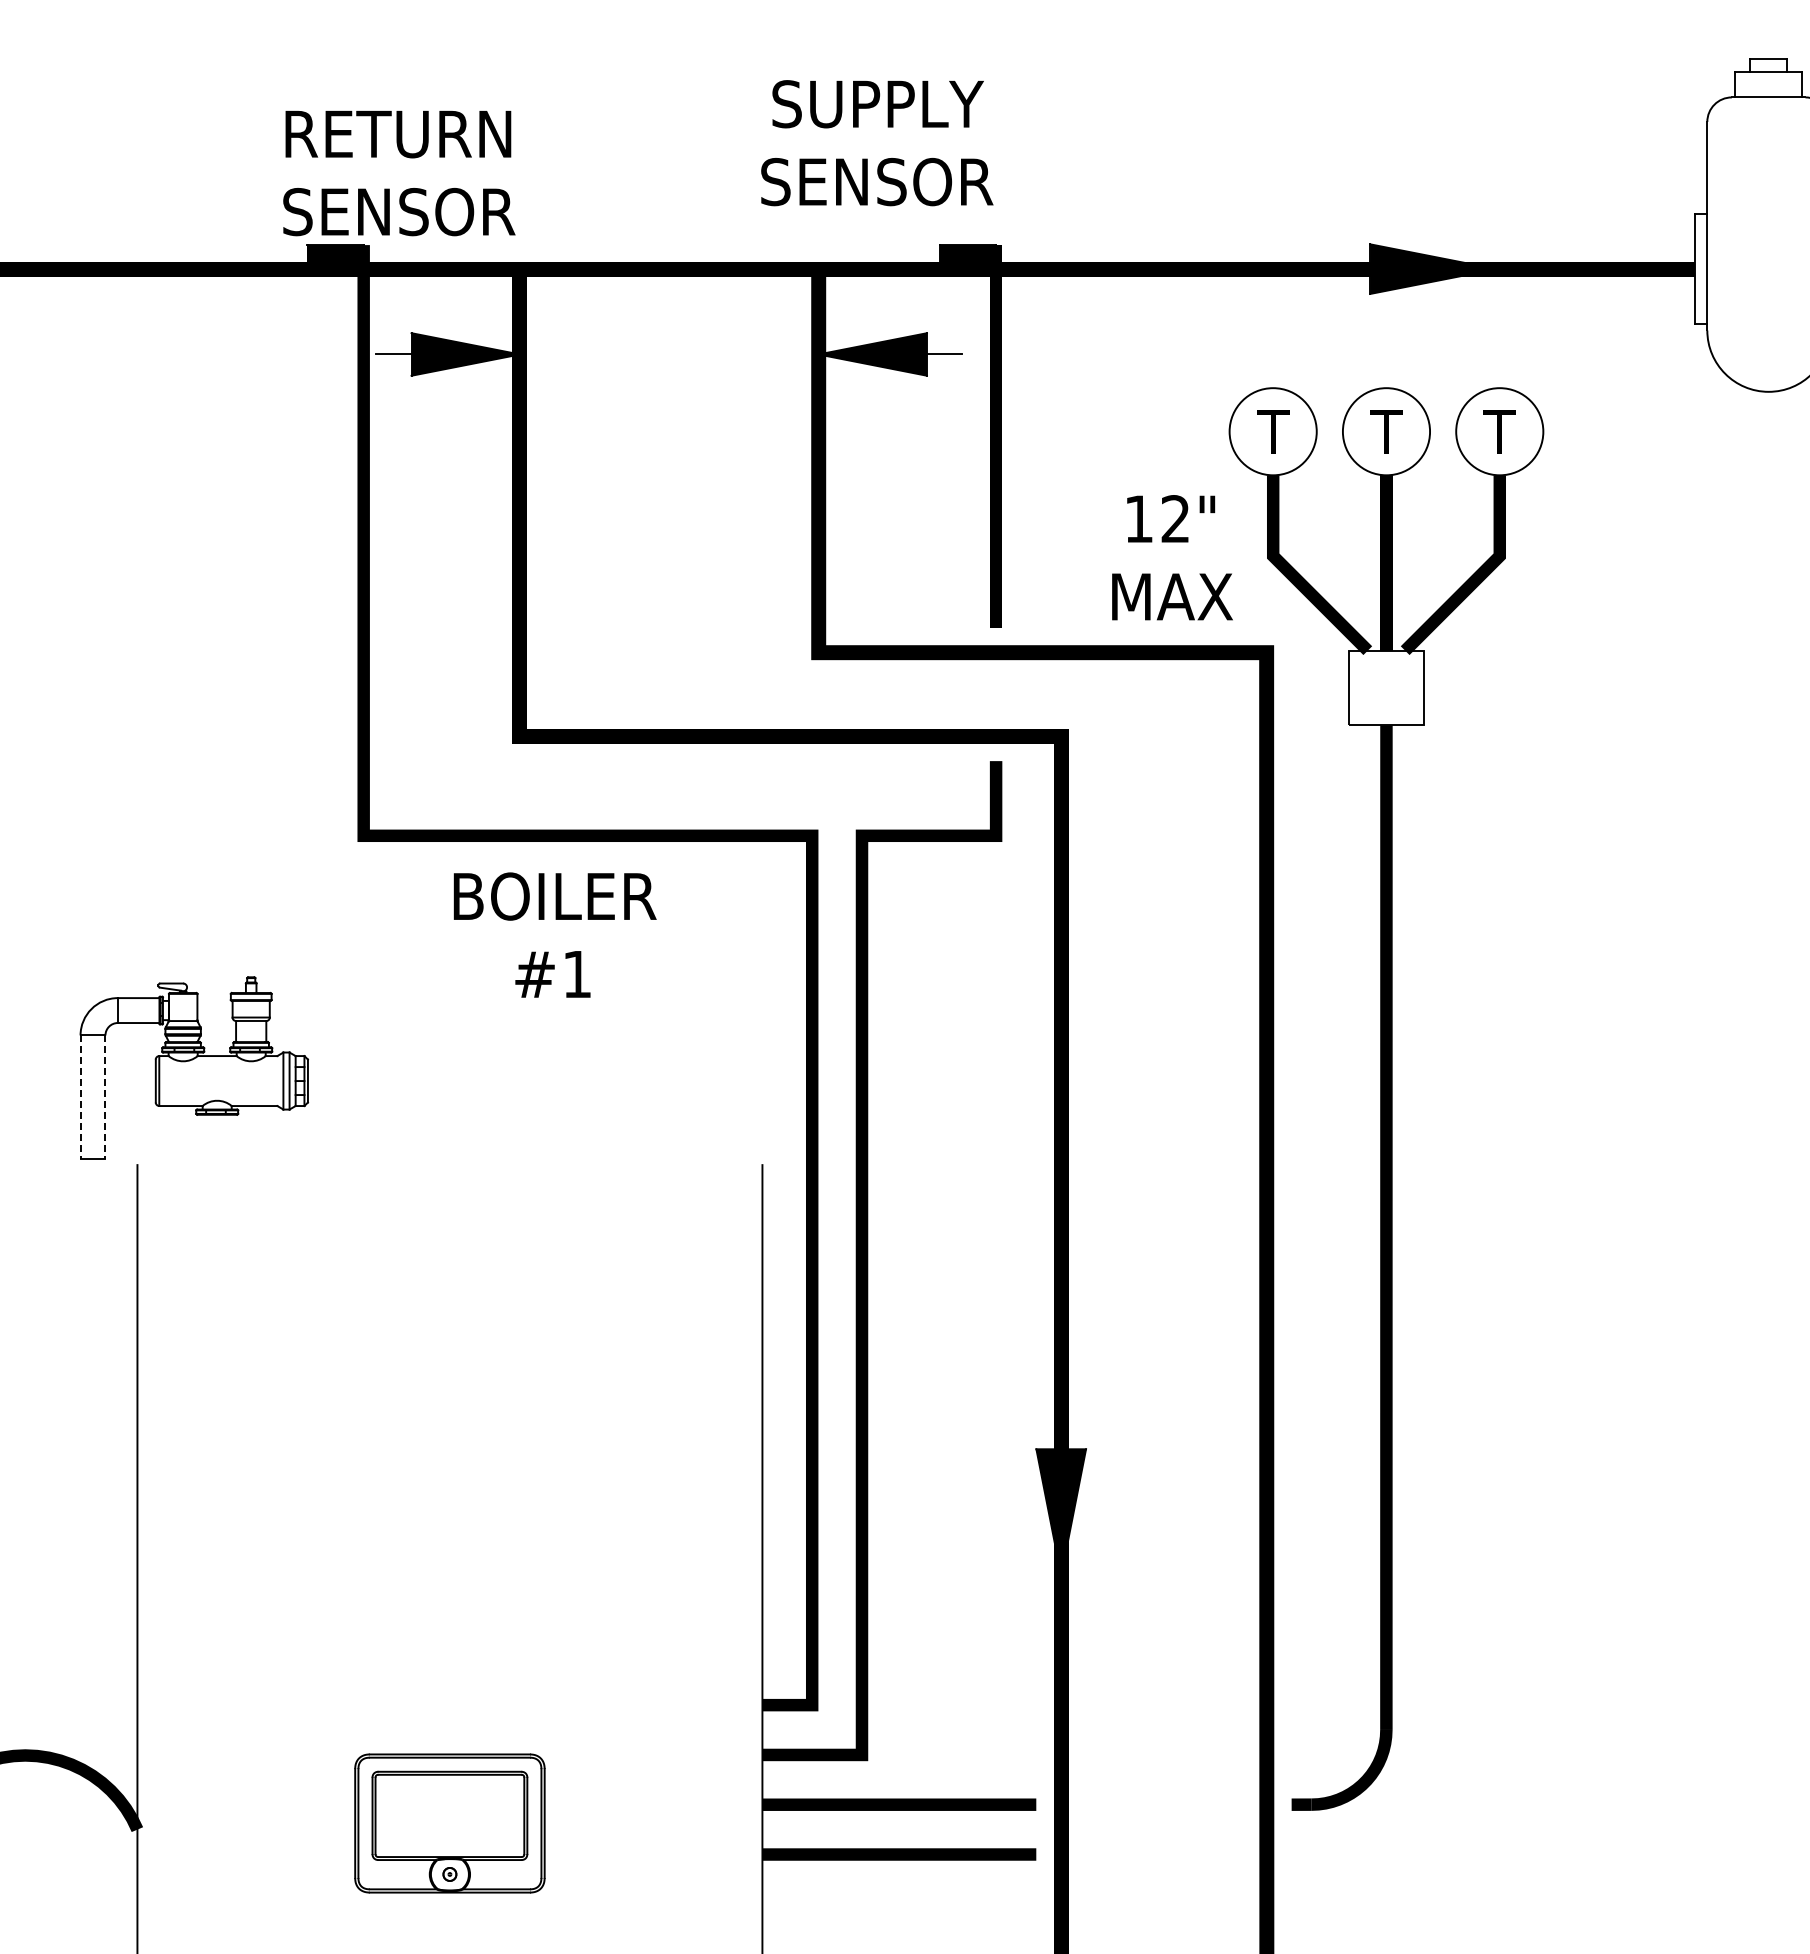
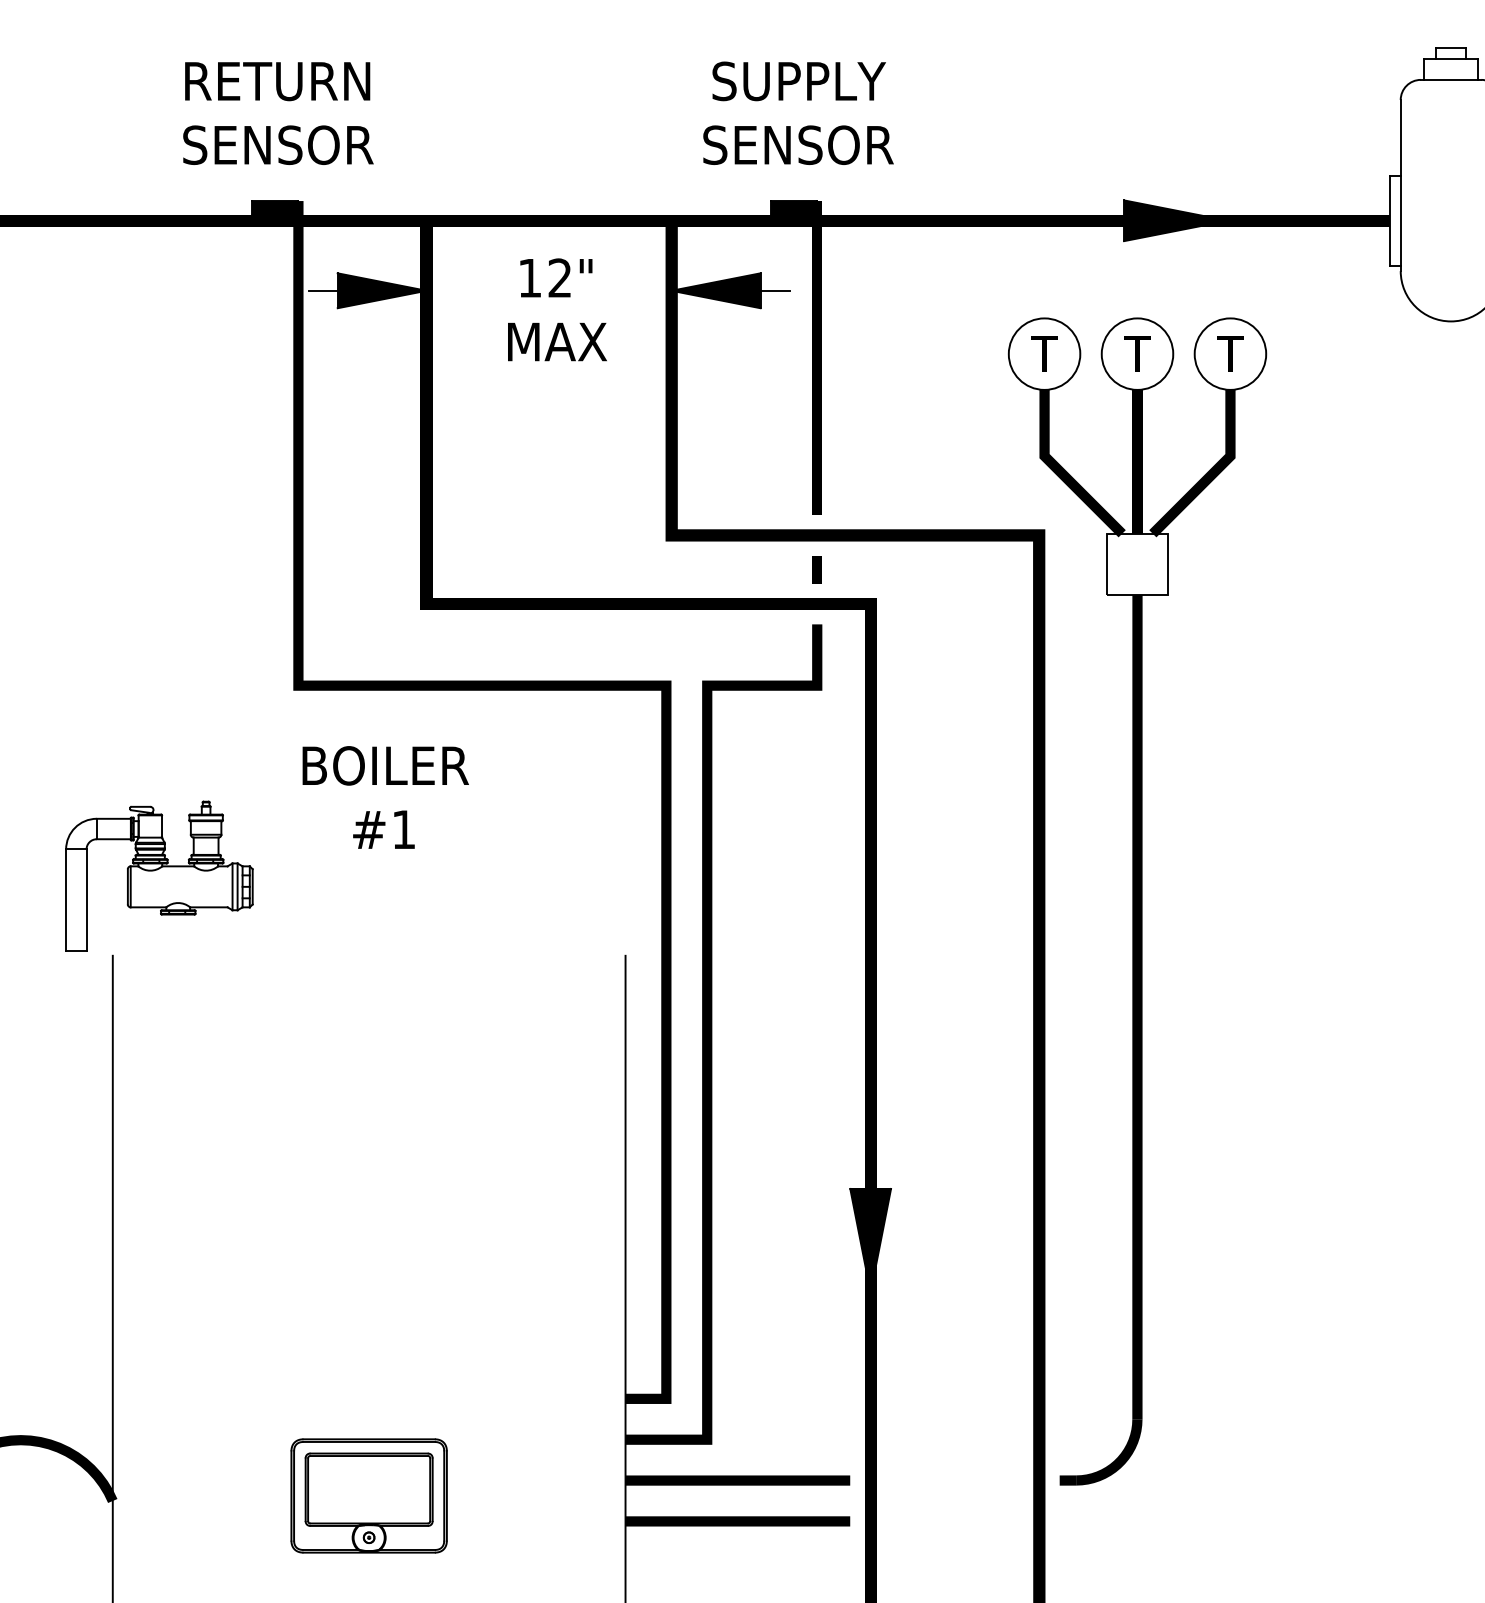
text: (877, 143) -> (798, 113), moved
text: (399, 173) -> (278, 113), moved
text: (1172, 557) -> (557, 309), moved
line: (995, 694) -> (816, 569), added
text: (554, 934) -> (385, 796), moved
line: (80, 1097) -> (66, 900), dashed -> solid
line: (105, 1097) -> (86, 900), dashed -> solid

